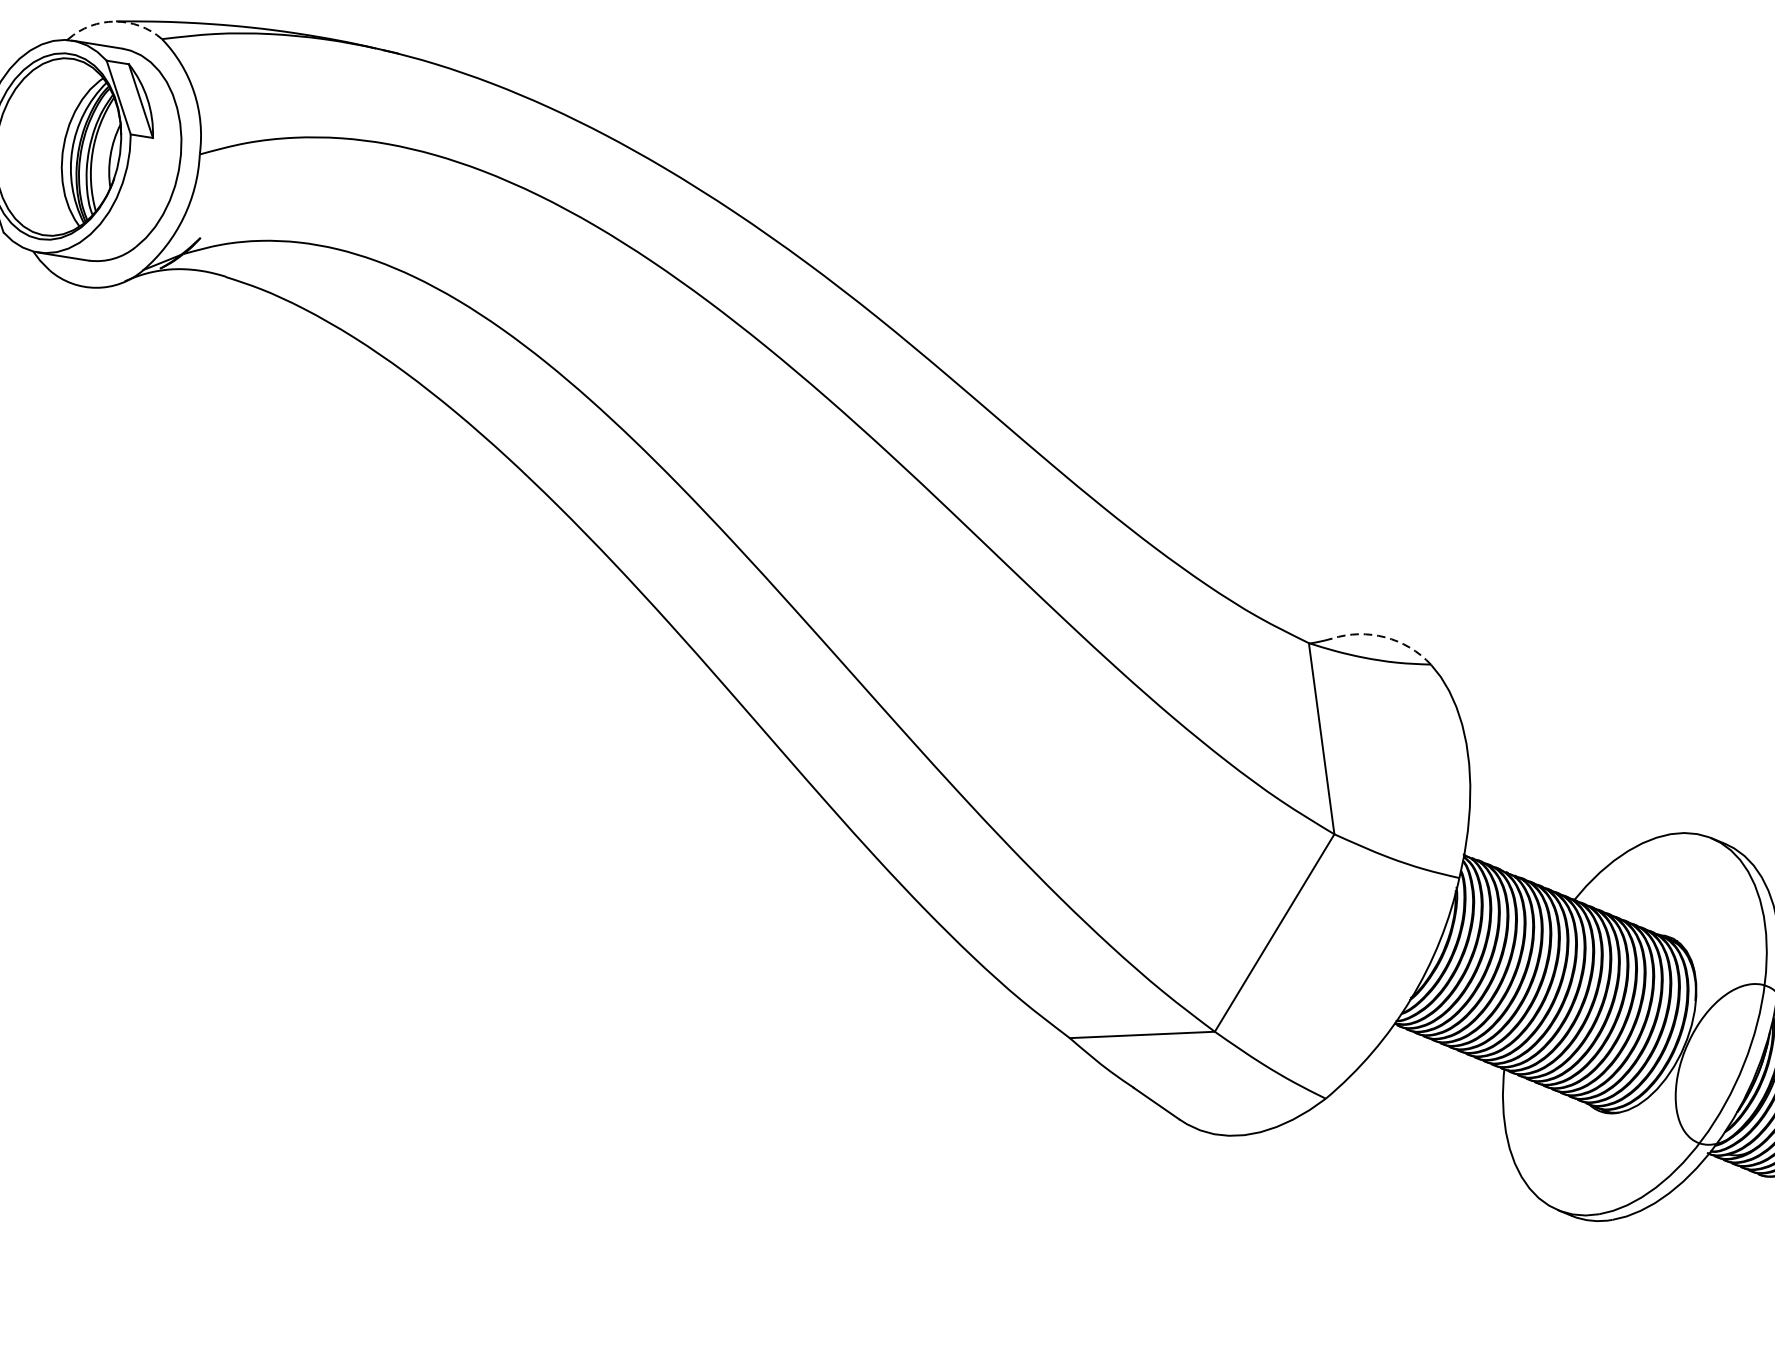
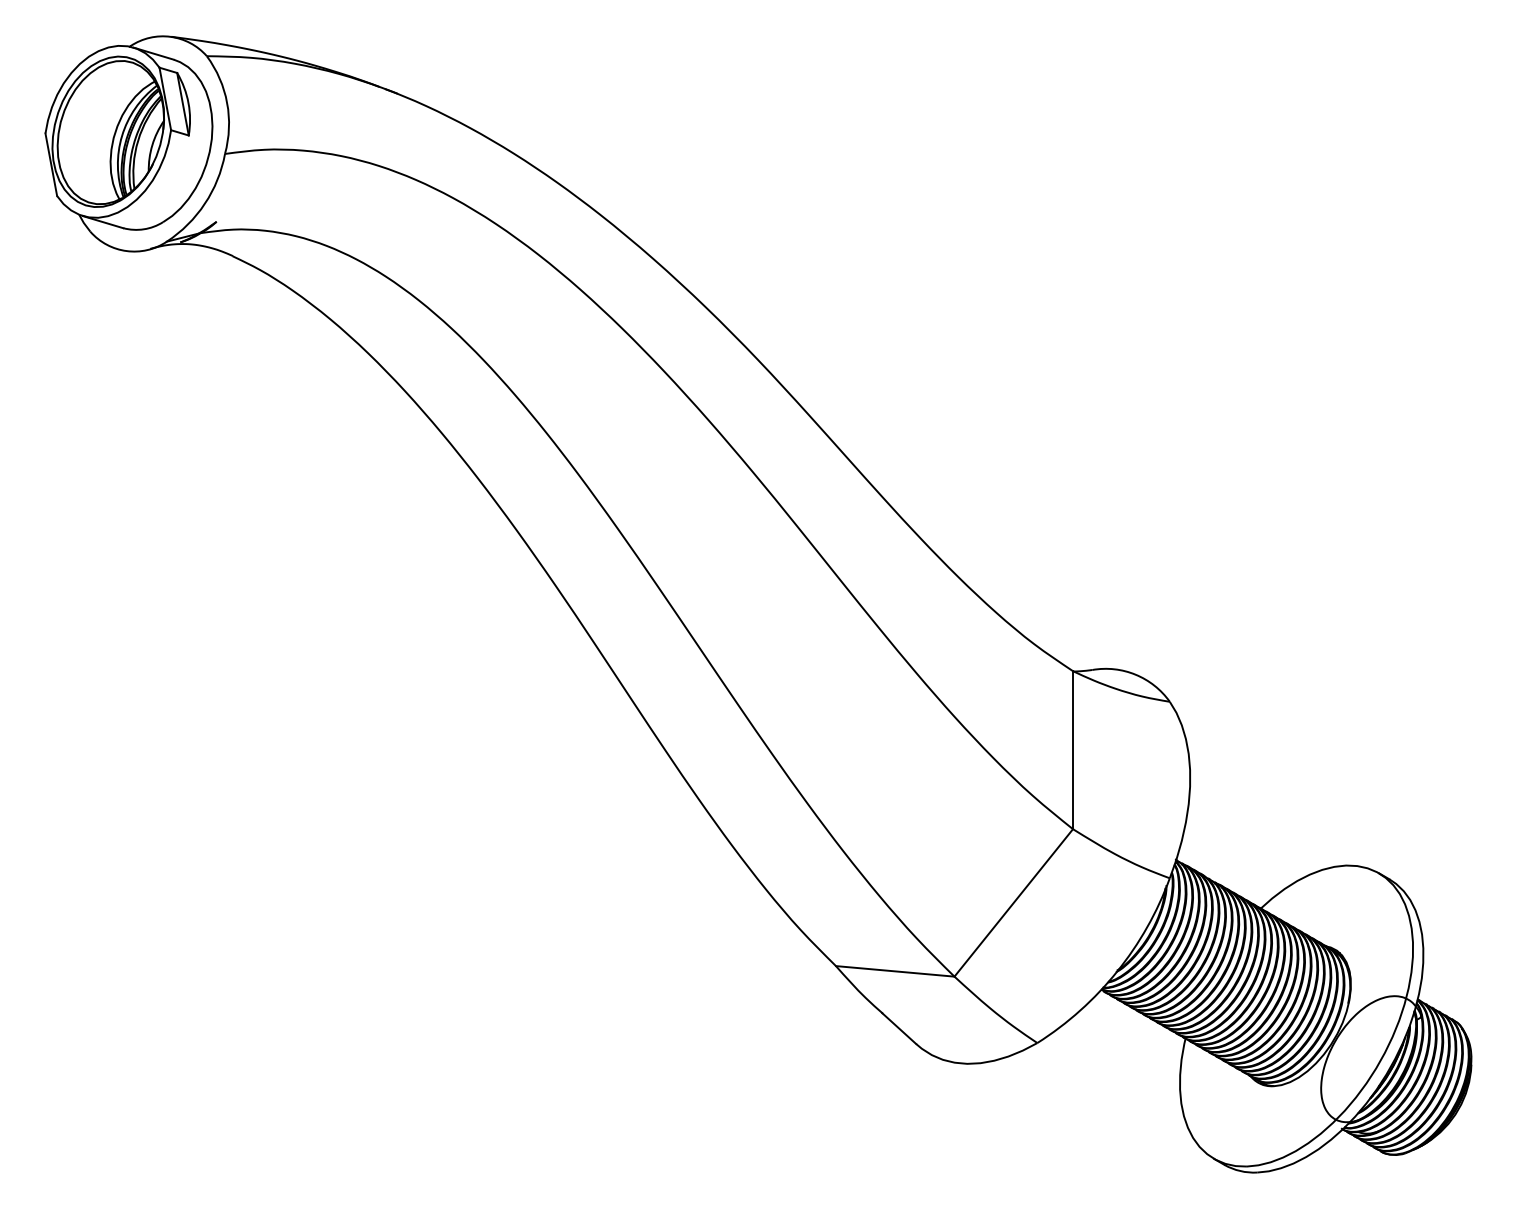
arc: (114, 21) -> (170, 36), dashed -> solid
arc: (1385, 637) -> (1135, 674), dashed -> solid

